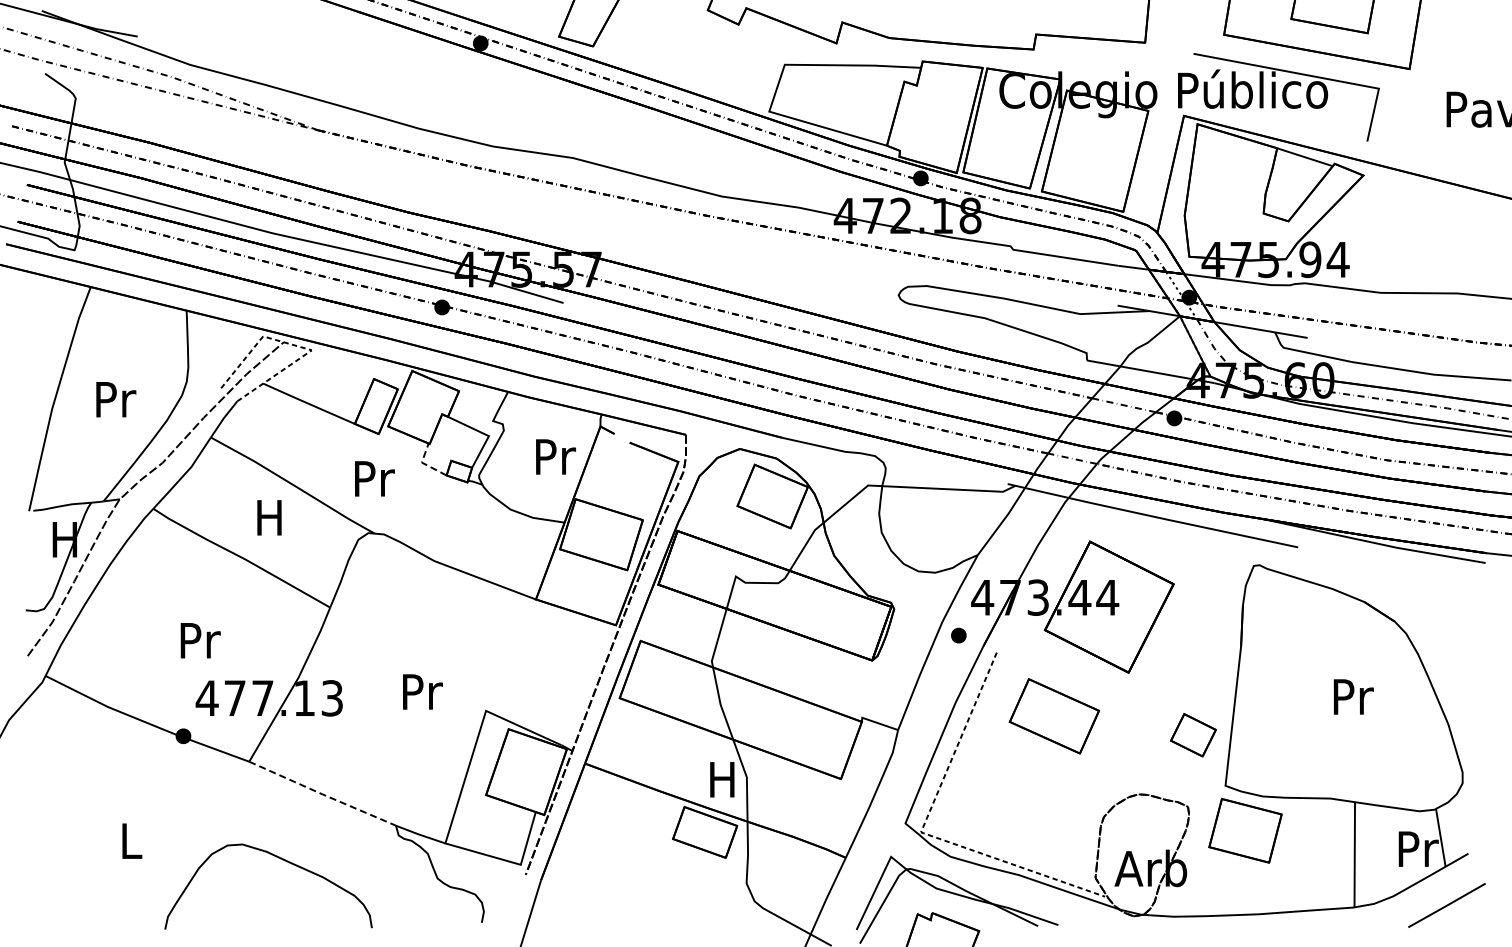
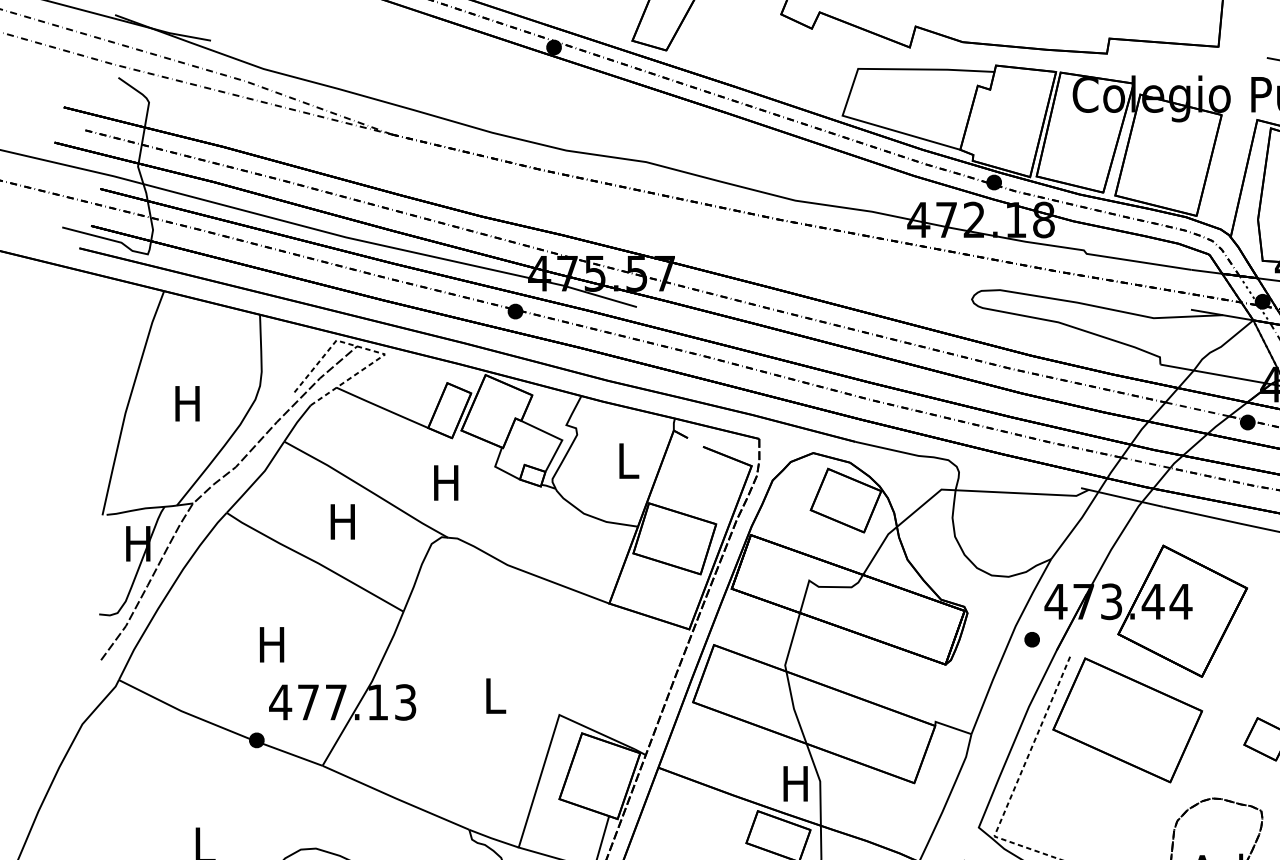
text: (116, 399) -> (189, 403), Pr -> H
text: (556, 456) -> (629, 460), Pr -> L
line: (424, 463) -> (497, 467), dashed -> solid
text: (374, 478) -> (447, 482), Pr -> H
text: (200, 640) -> (273, 644), Pr -> H
text: (422, 691) -> (495, 695), Pr -> L
part: (1054, 716) -> (1127, 720), size x1.67
line: (321, 794) -> (394, 798), dashed -> solid

